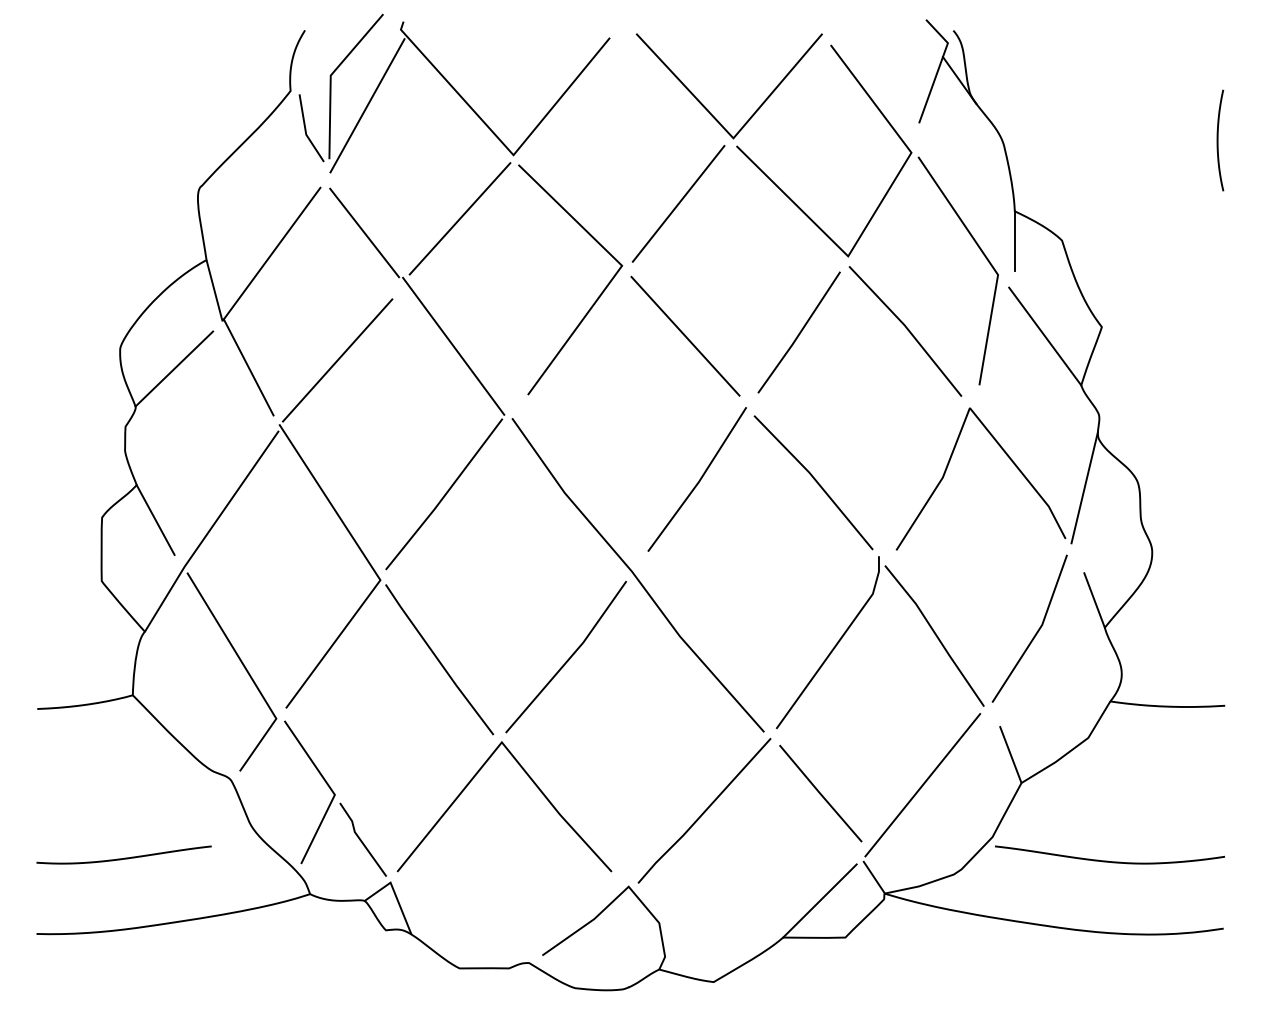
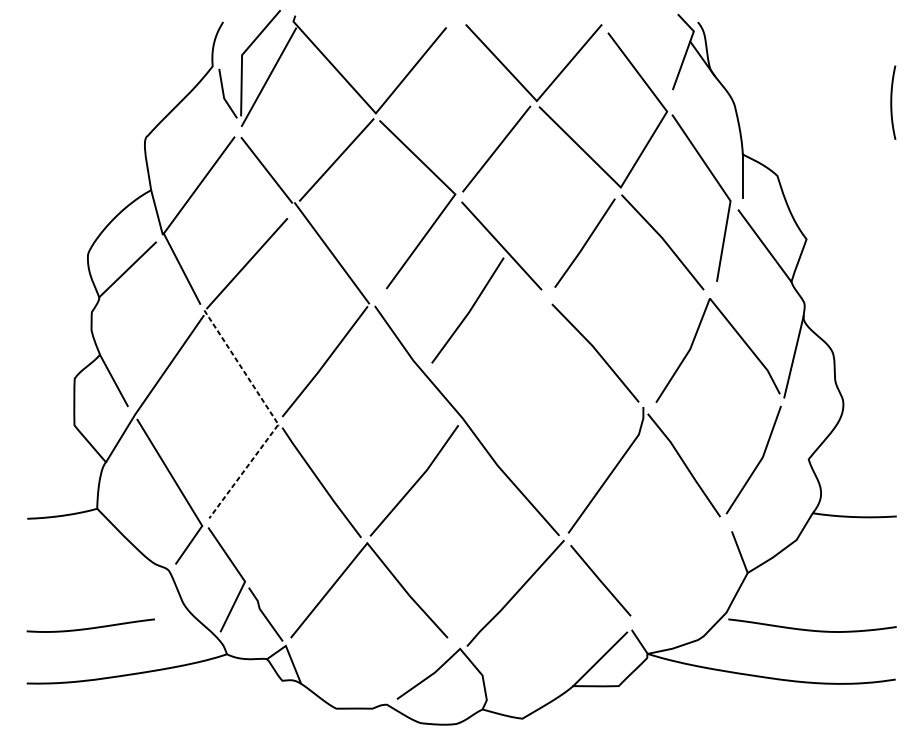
line: (698, 480) -> (468, 311), moved
line: (373, 570) -> (273, 417), solid -> dashed
line: (1094, 600) -> (801, 439), removed
line: (922, 785) -> (675, 574), removed

